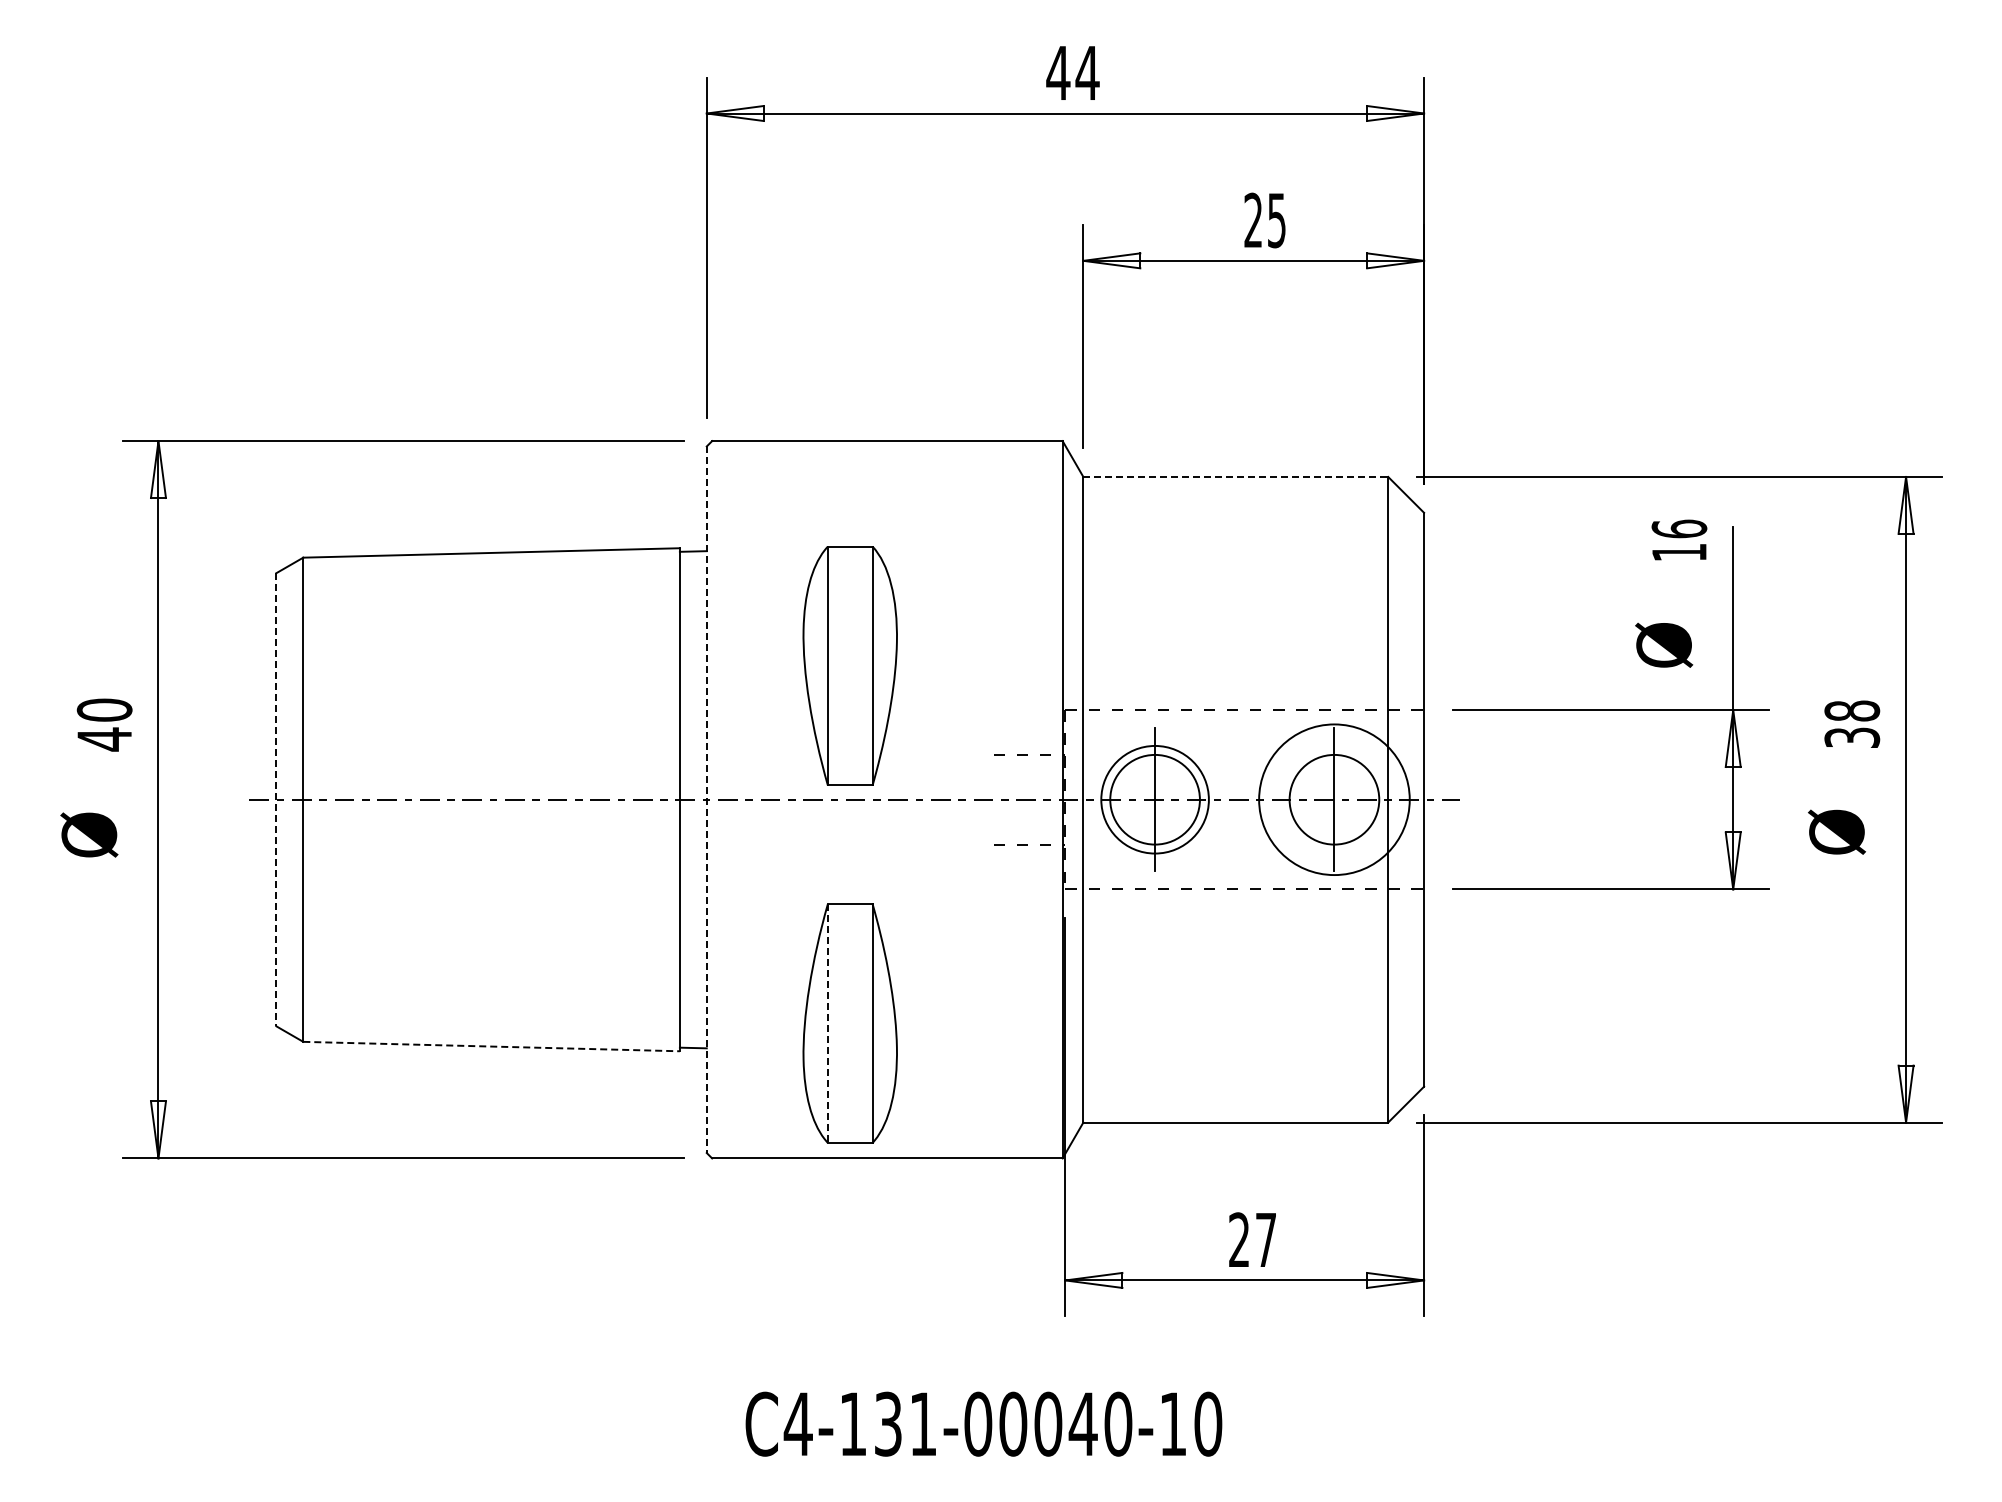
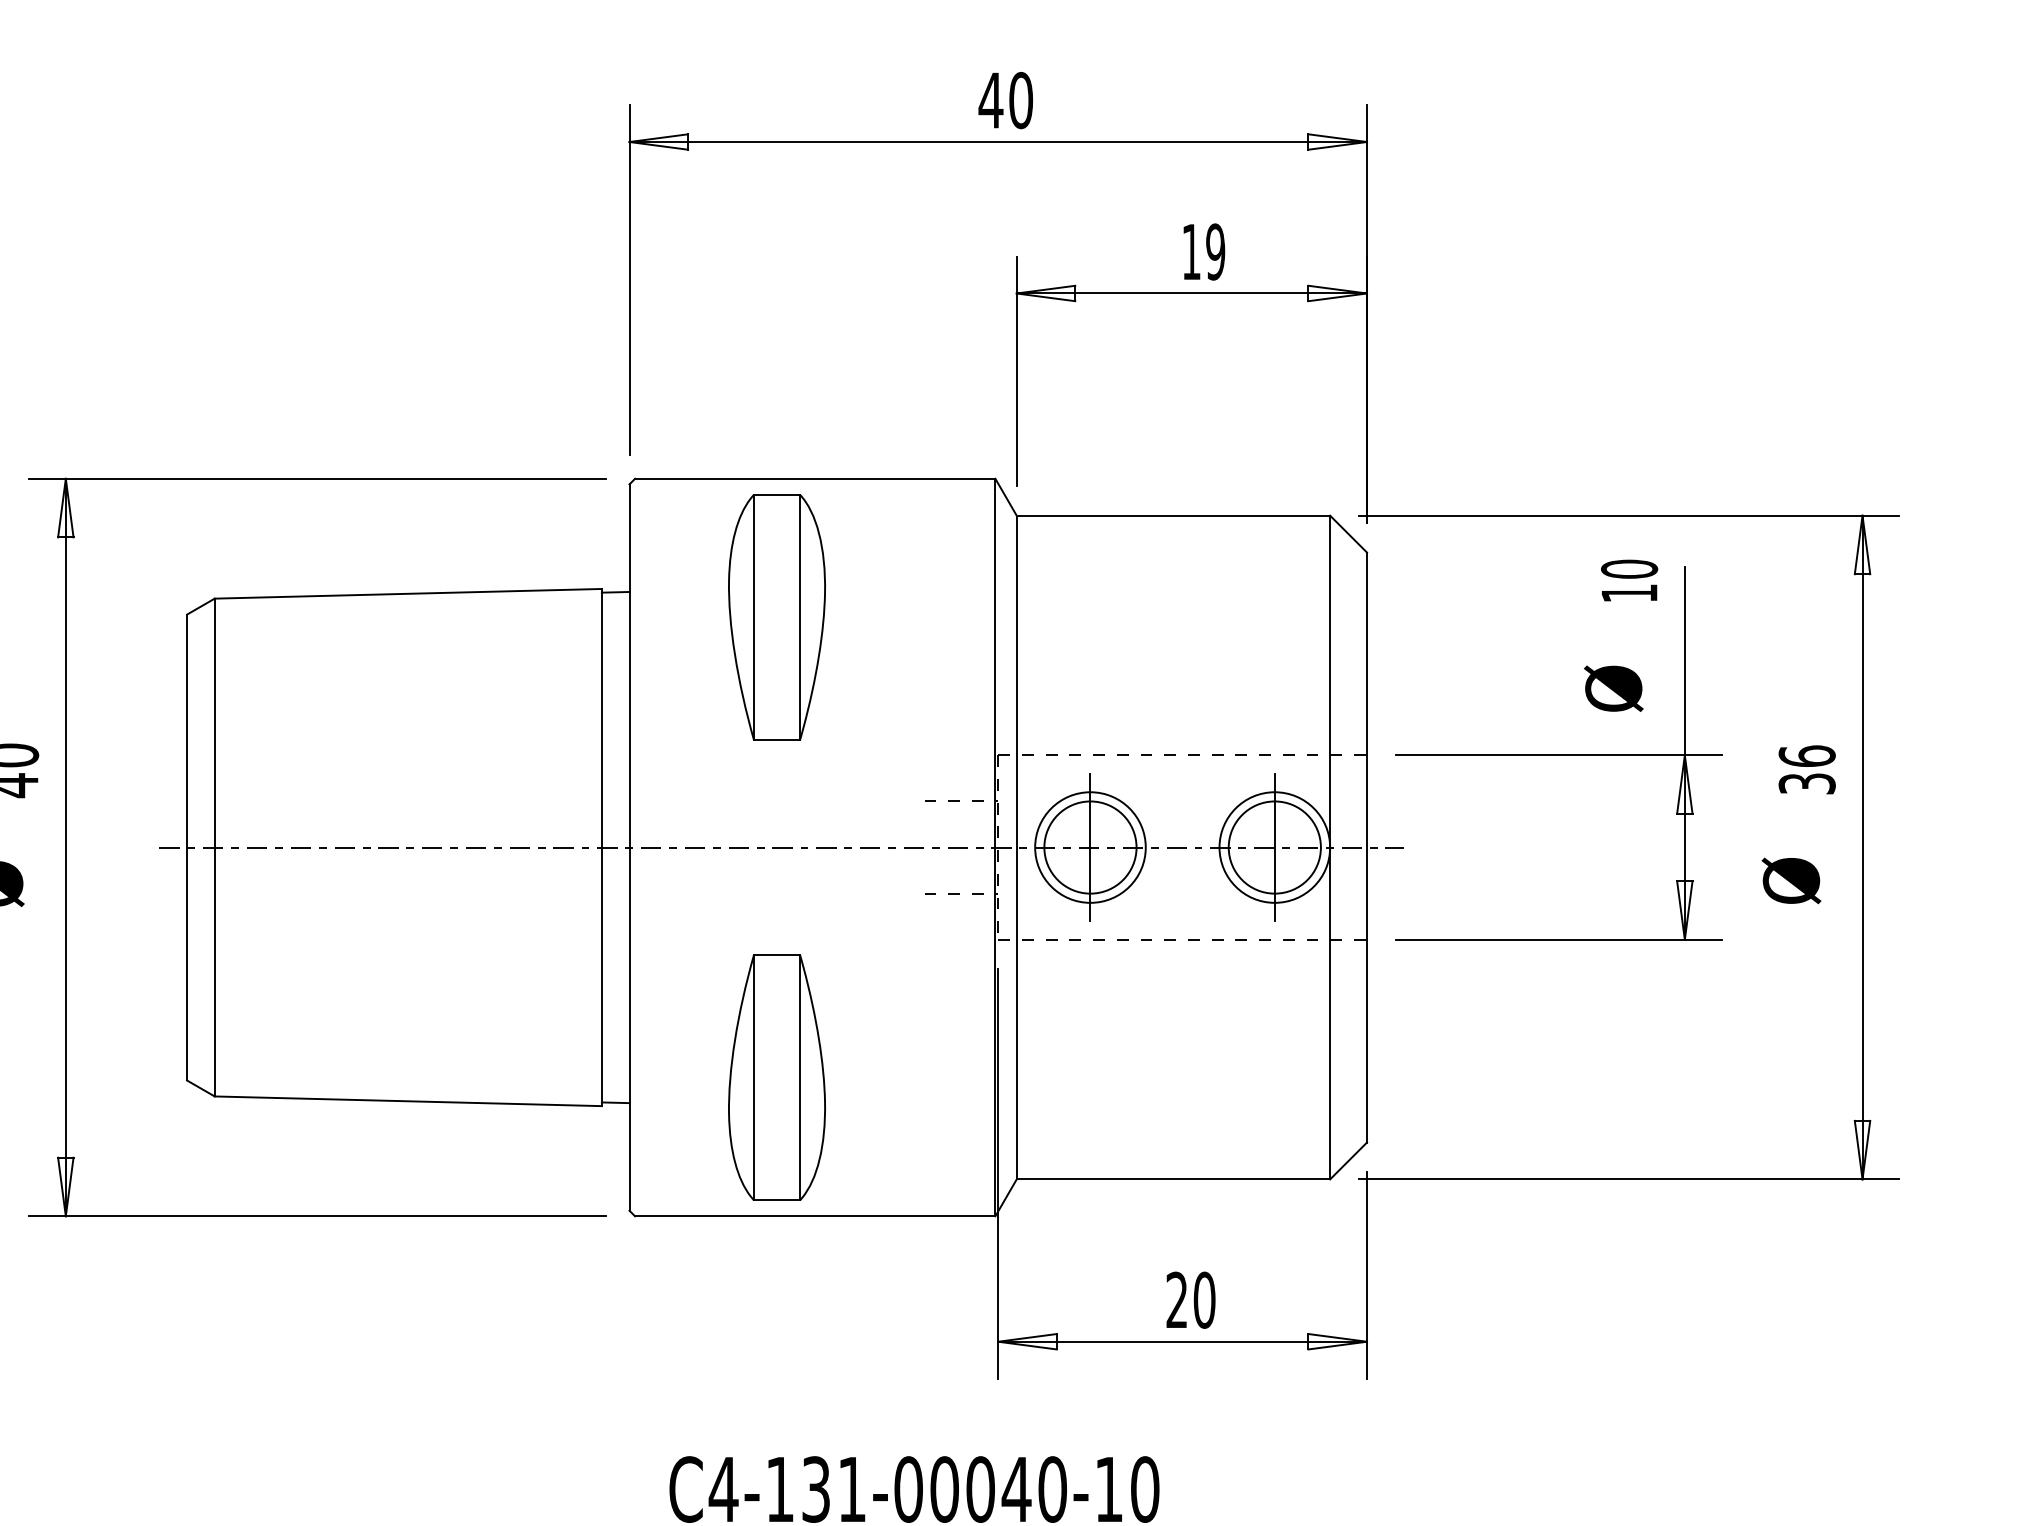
text: (1087, 72) -> (1020, 99), 44 -> 40
text: (1265, 220) -> (1203, 252), 25 -> 19
line: (1236, 476) -> (1174, 515), dashed -> solid
text: (1679, 528) -> (1629, 568), 16 -> 10
part: (849, 665) -> (776, 616), moved
text: (1852, 710) -> (1807, 755), 38 -> 36
line: (276, 799) -> (187, 847), dashed -> solid
circle: (1334, 799) -> (1274, 847), size x0.71
line: (706, 800) -> (629, 848), dashed -> solid
line: (827, 1024) -> (753, 1078), dashed -> solid
line: (492, 1046) -> (409, 1101), dashed -> solid
text: (1265, 1239) -> (1203, 1299), 27 -> 20

